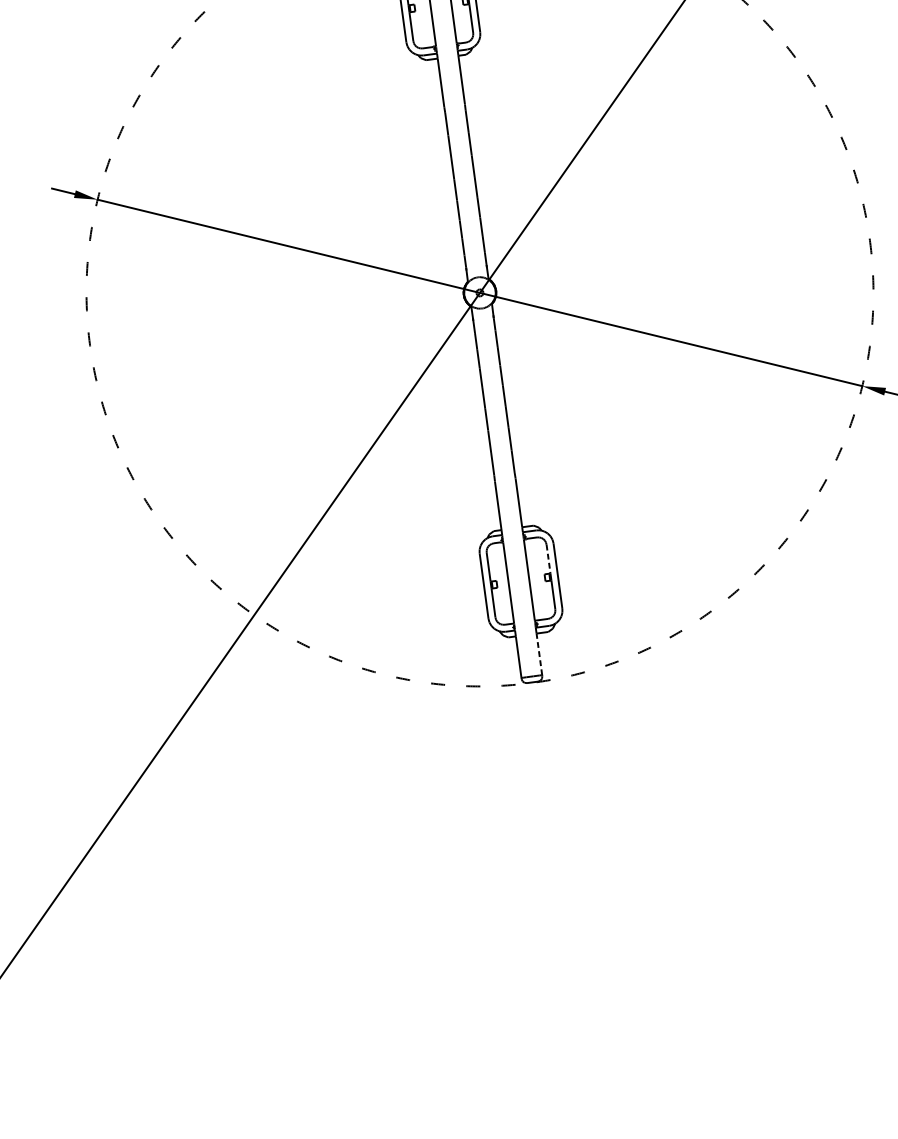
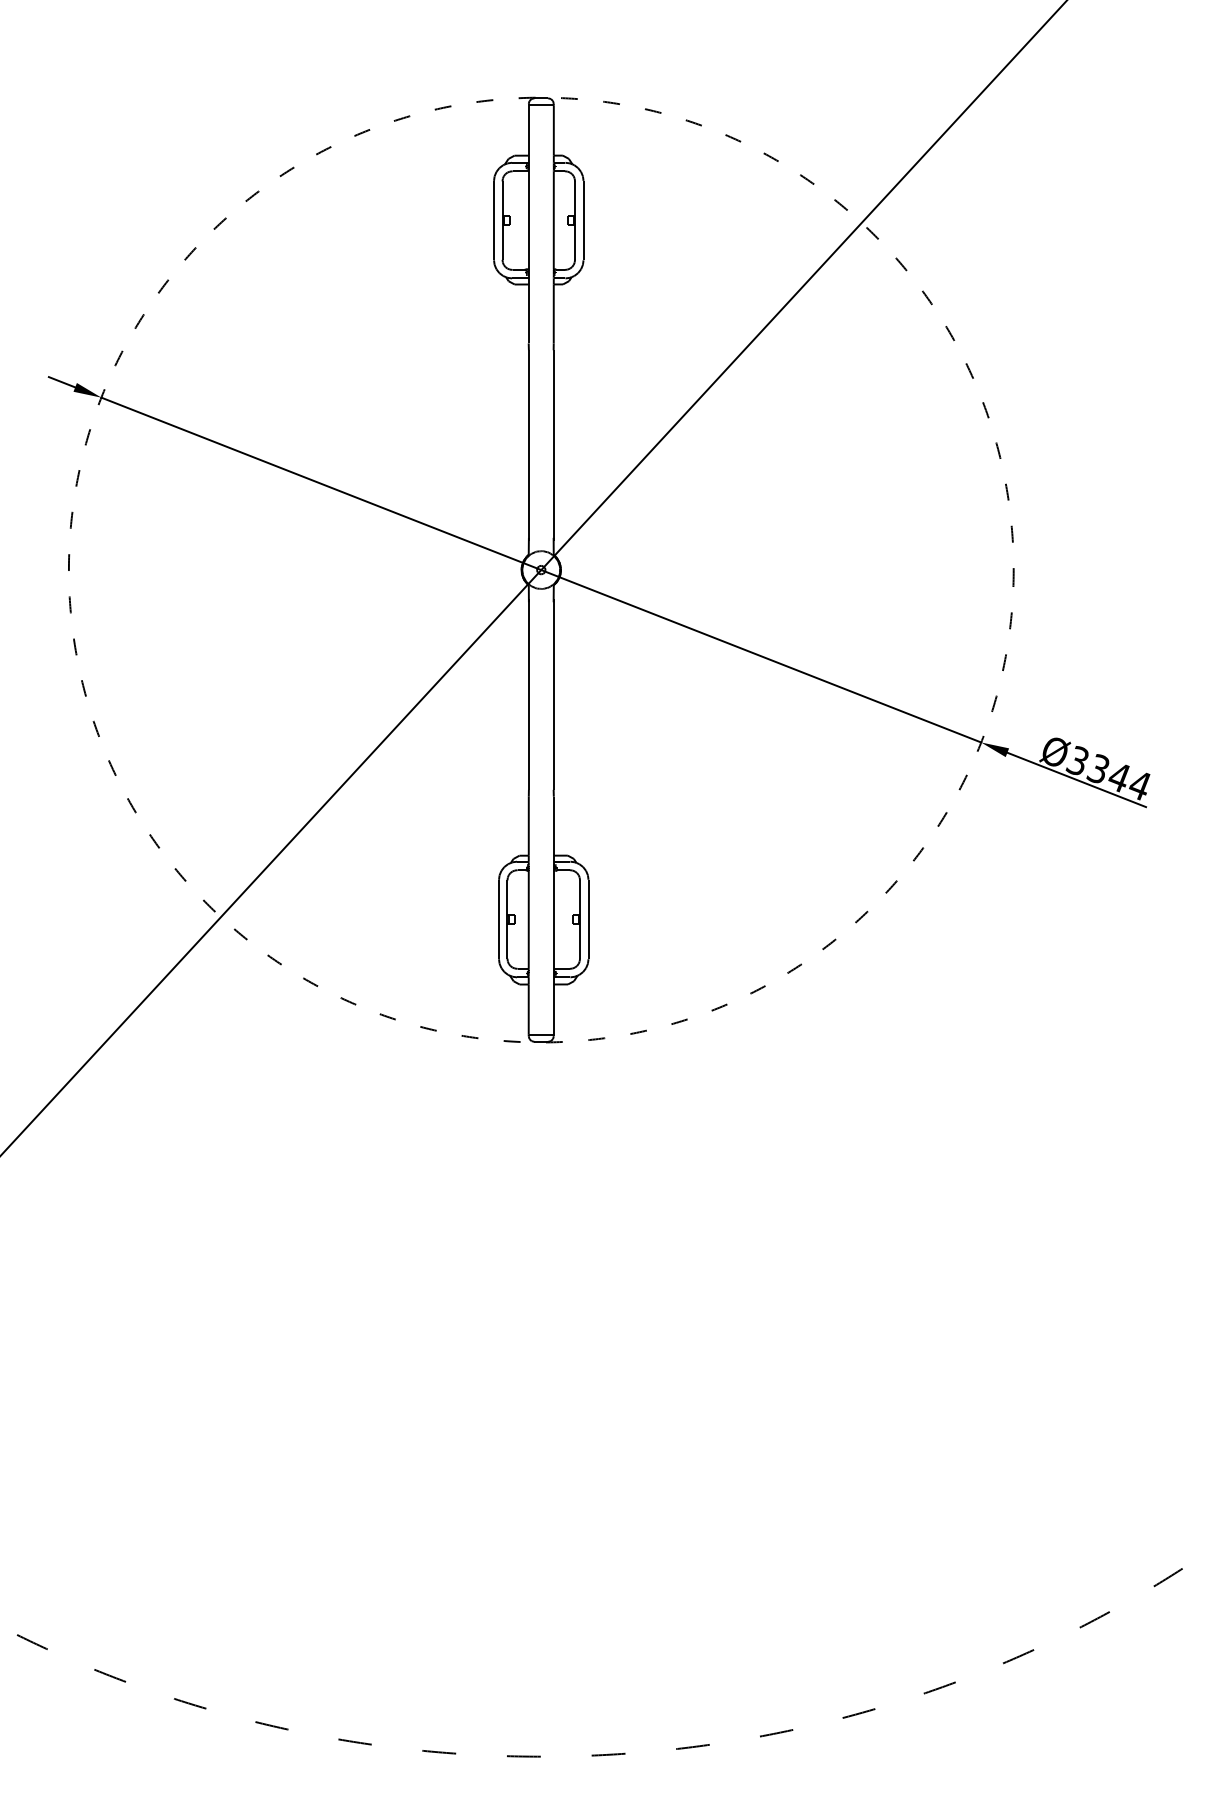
line: (548, 559) -> (580, 898), dashed -> solid
line: (539, 654) -> (553, 1009), dashed -> solid

